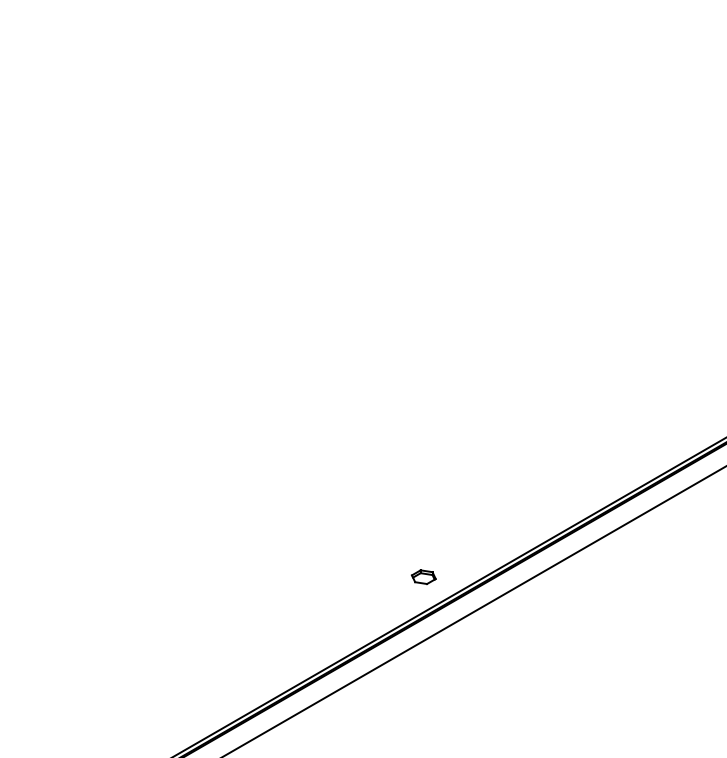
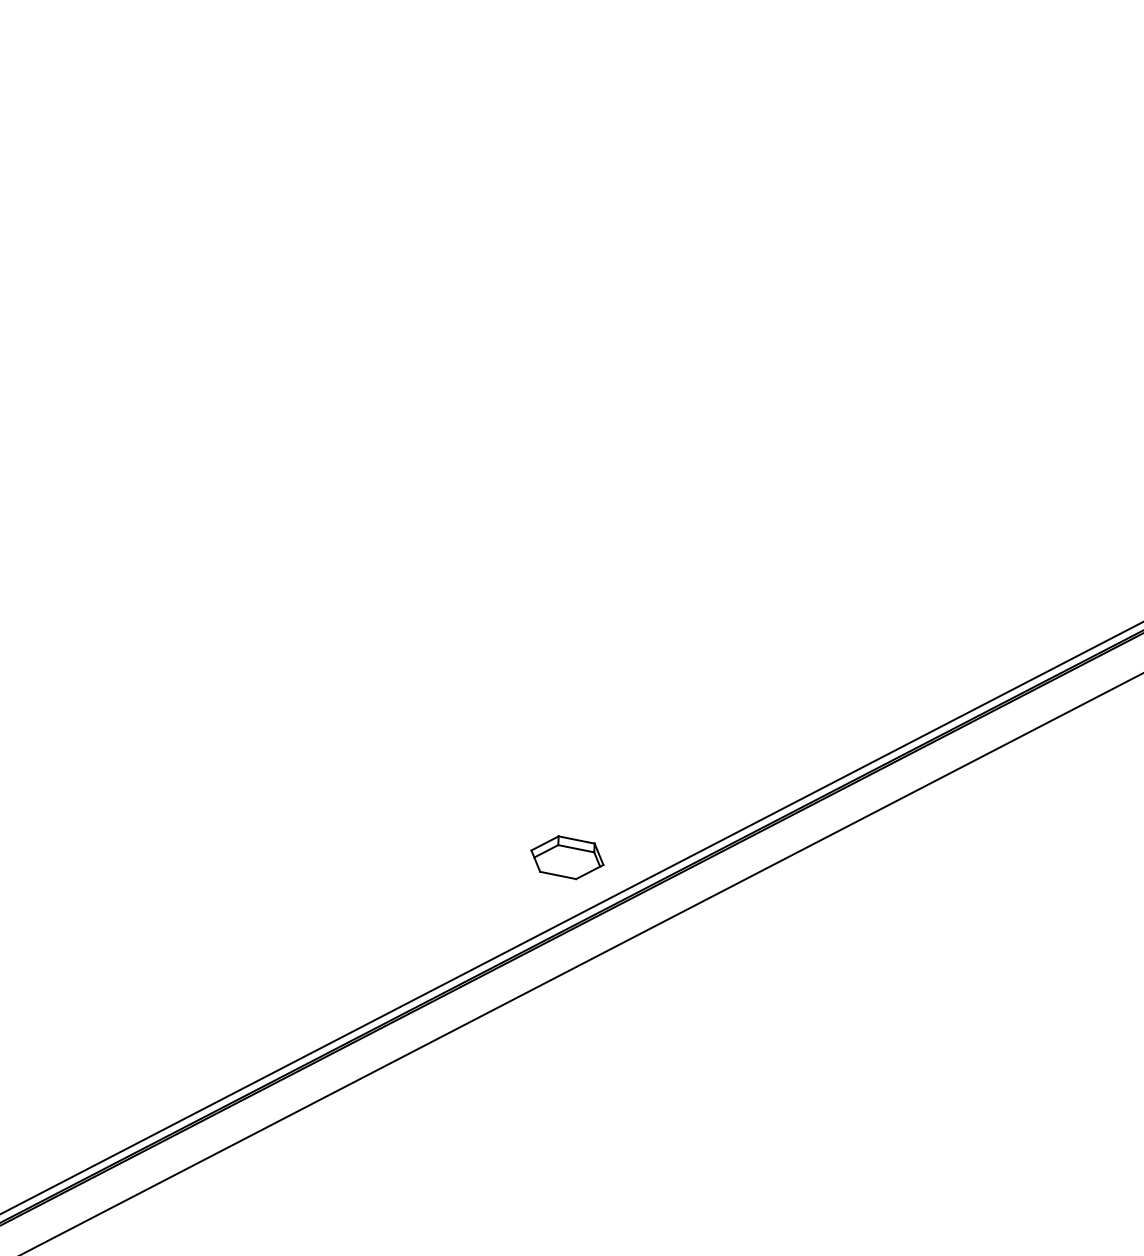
part: (423, 576) -> (566, 856), size x1.67

